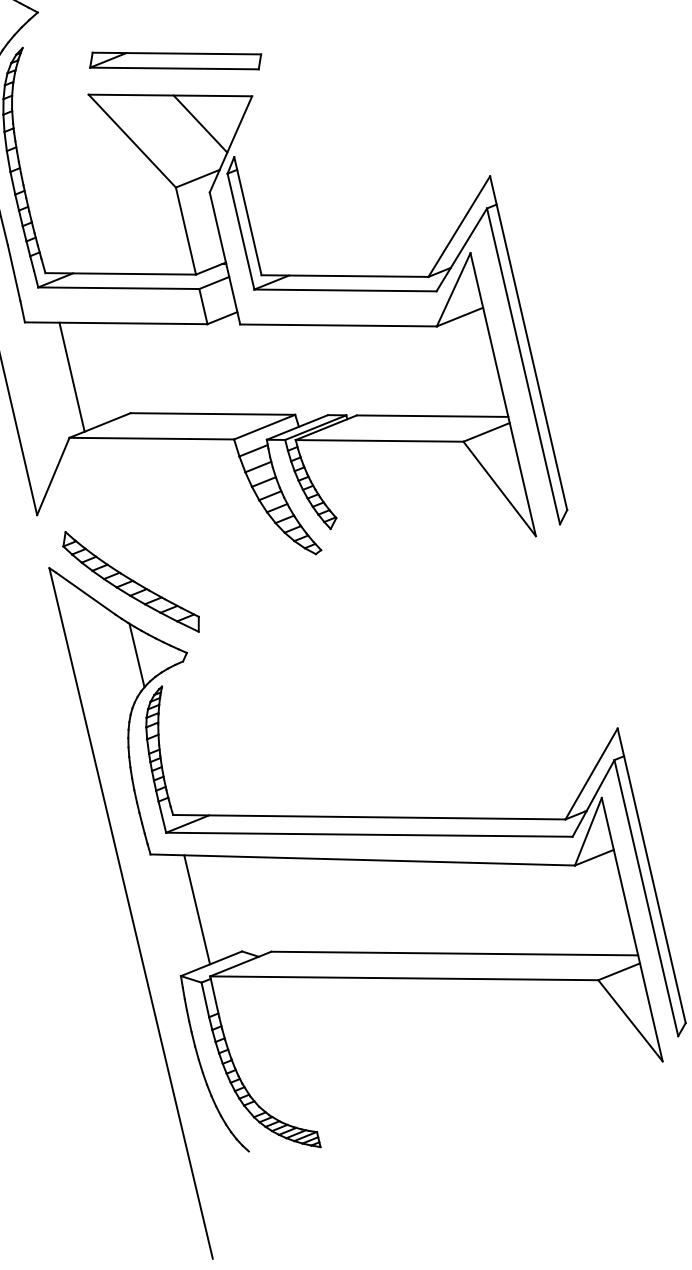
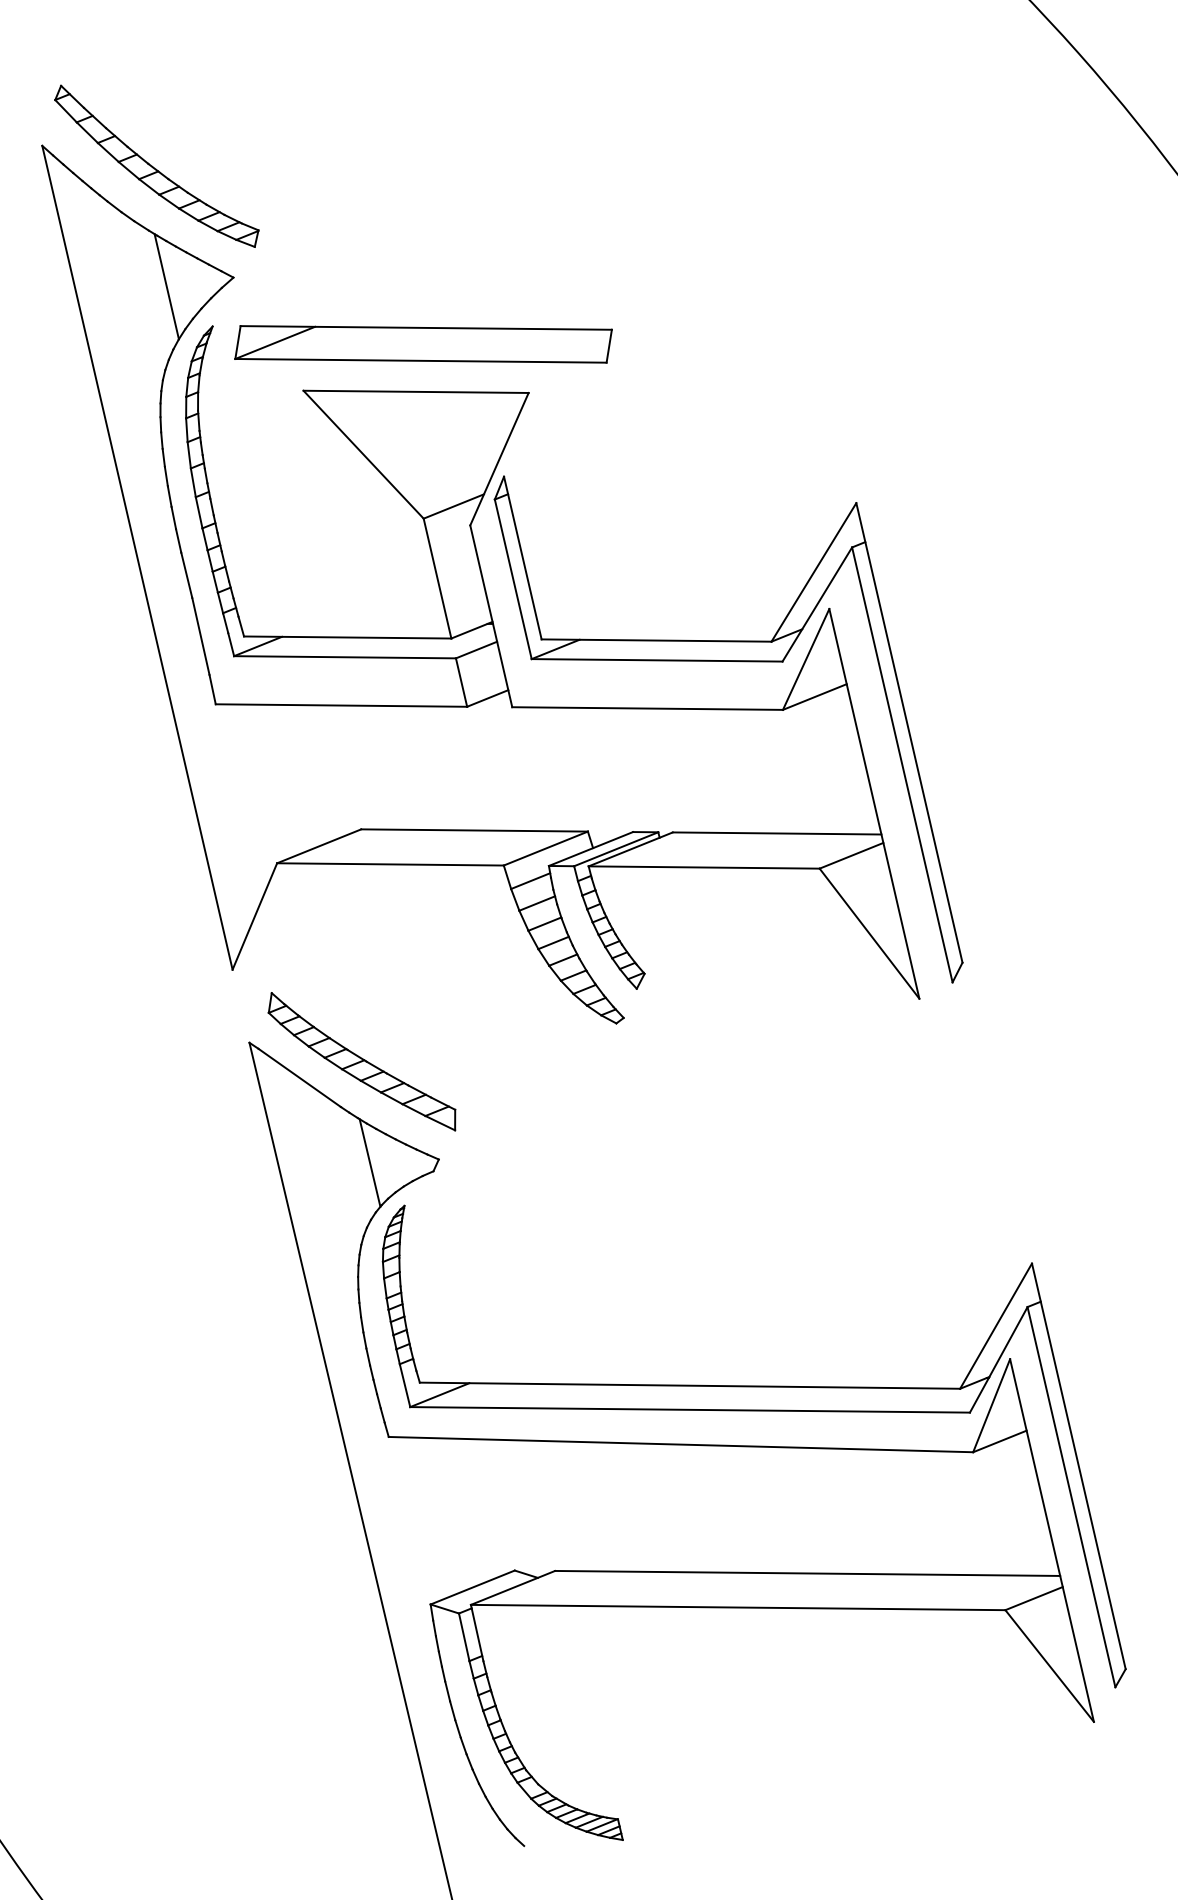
part: (175, 61) -> (422, 344), size x1.6
line: (200, 123) -> (457, 430), removed
line: (71, 376) -> (280, 779), removed
line: (196, 910) -> (452, 1513), removed

